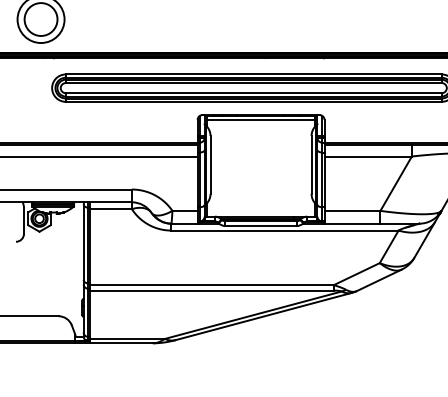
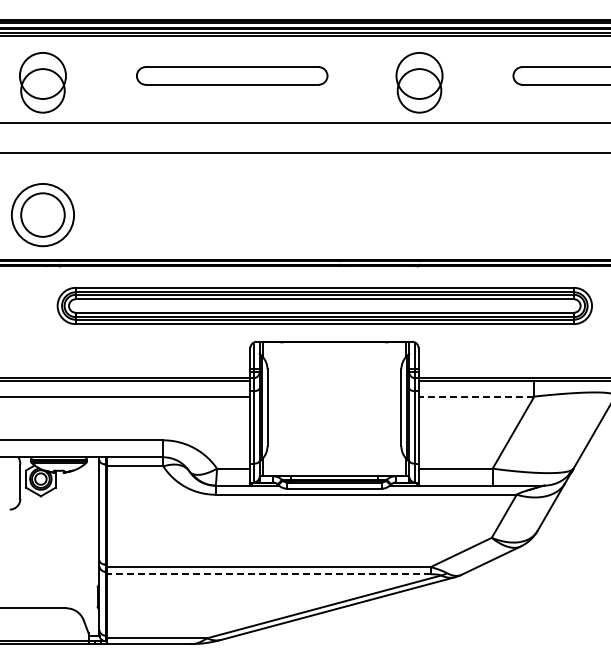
line: (261, 120) -> (334, 348), removed
line: (368, 156) -> (476, 396), solid -> dashed
line: (212, 290) -> (269, 574), solid -> dashed

